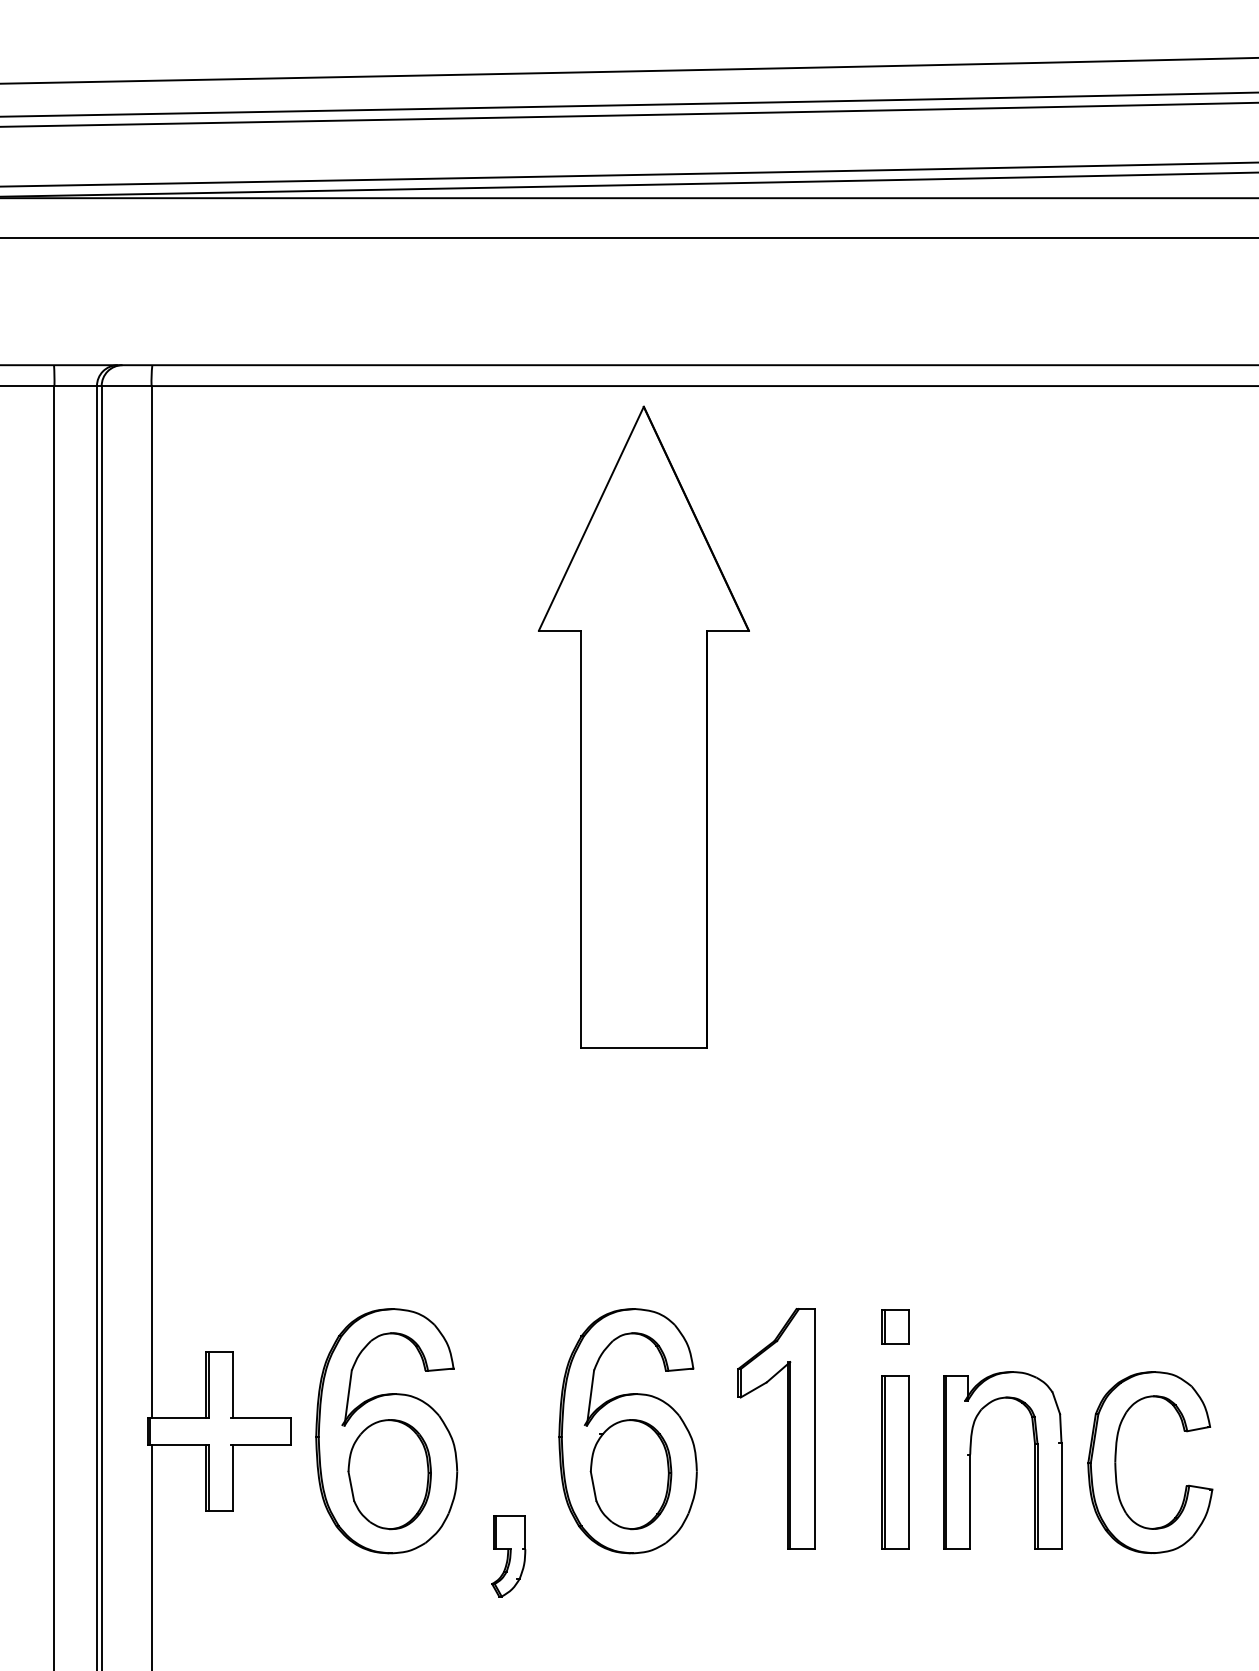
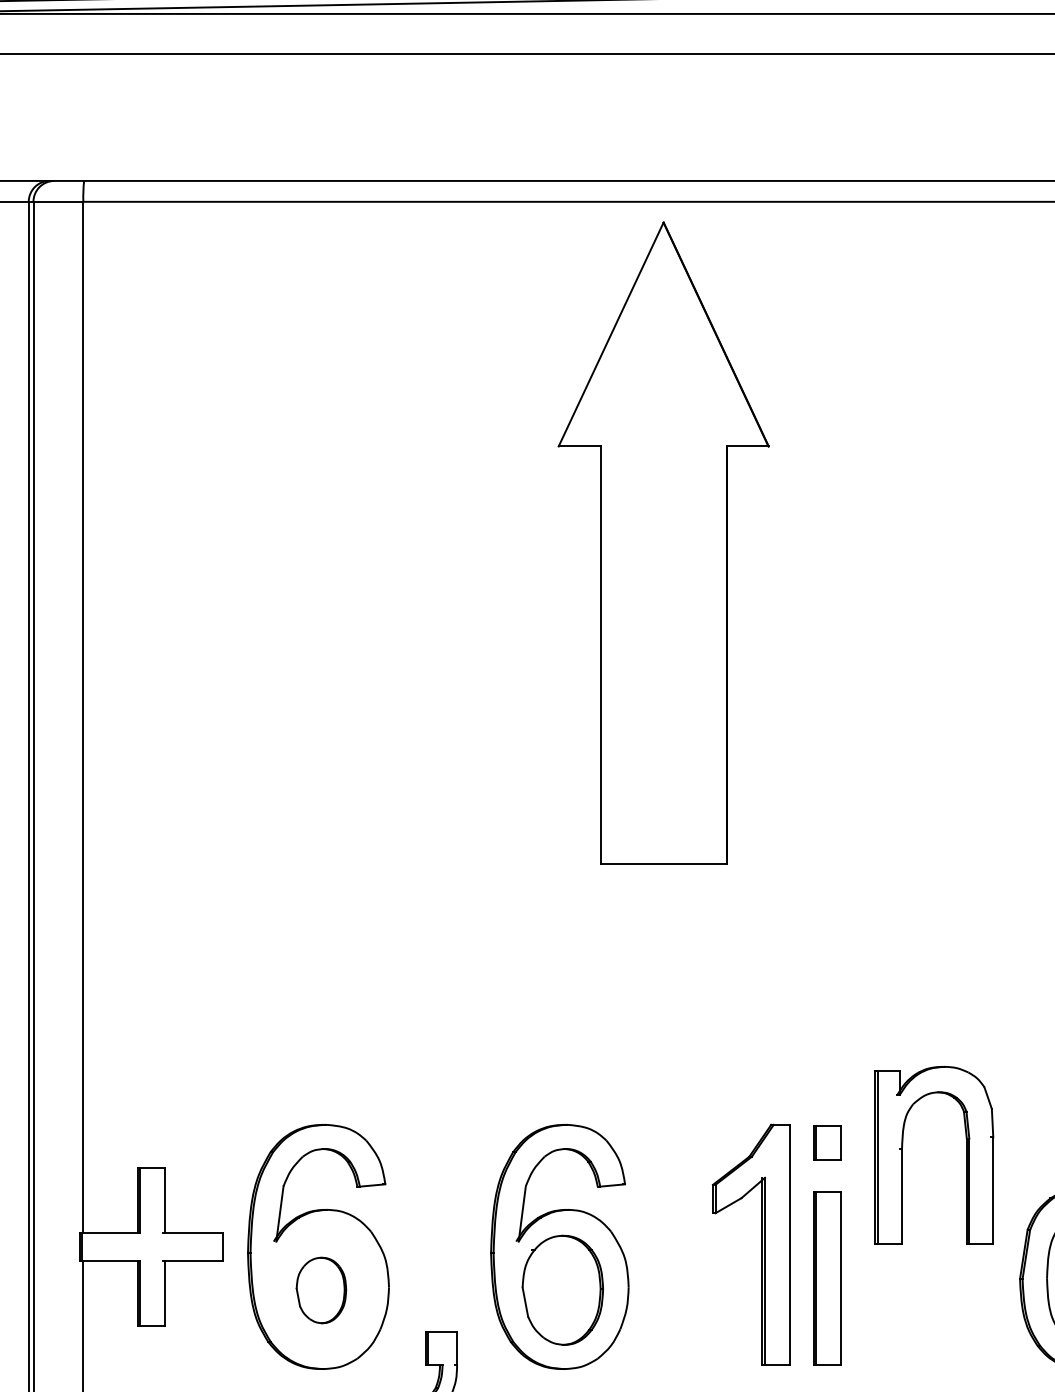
part: (643, 726) -> (663, 542), moved
part: (787, 1428) -> (762, 1244), moved
part: (971, 1454) -> (903, 1149), moved
part: (389, 1474) -> (321, 1290), size x0.6

